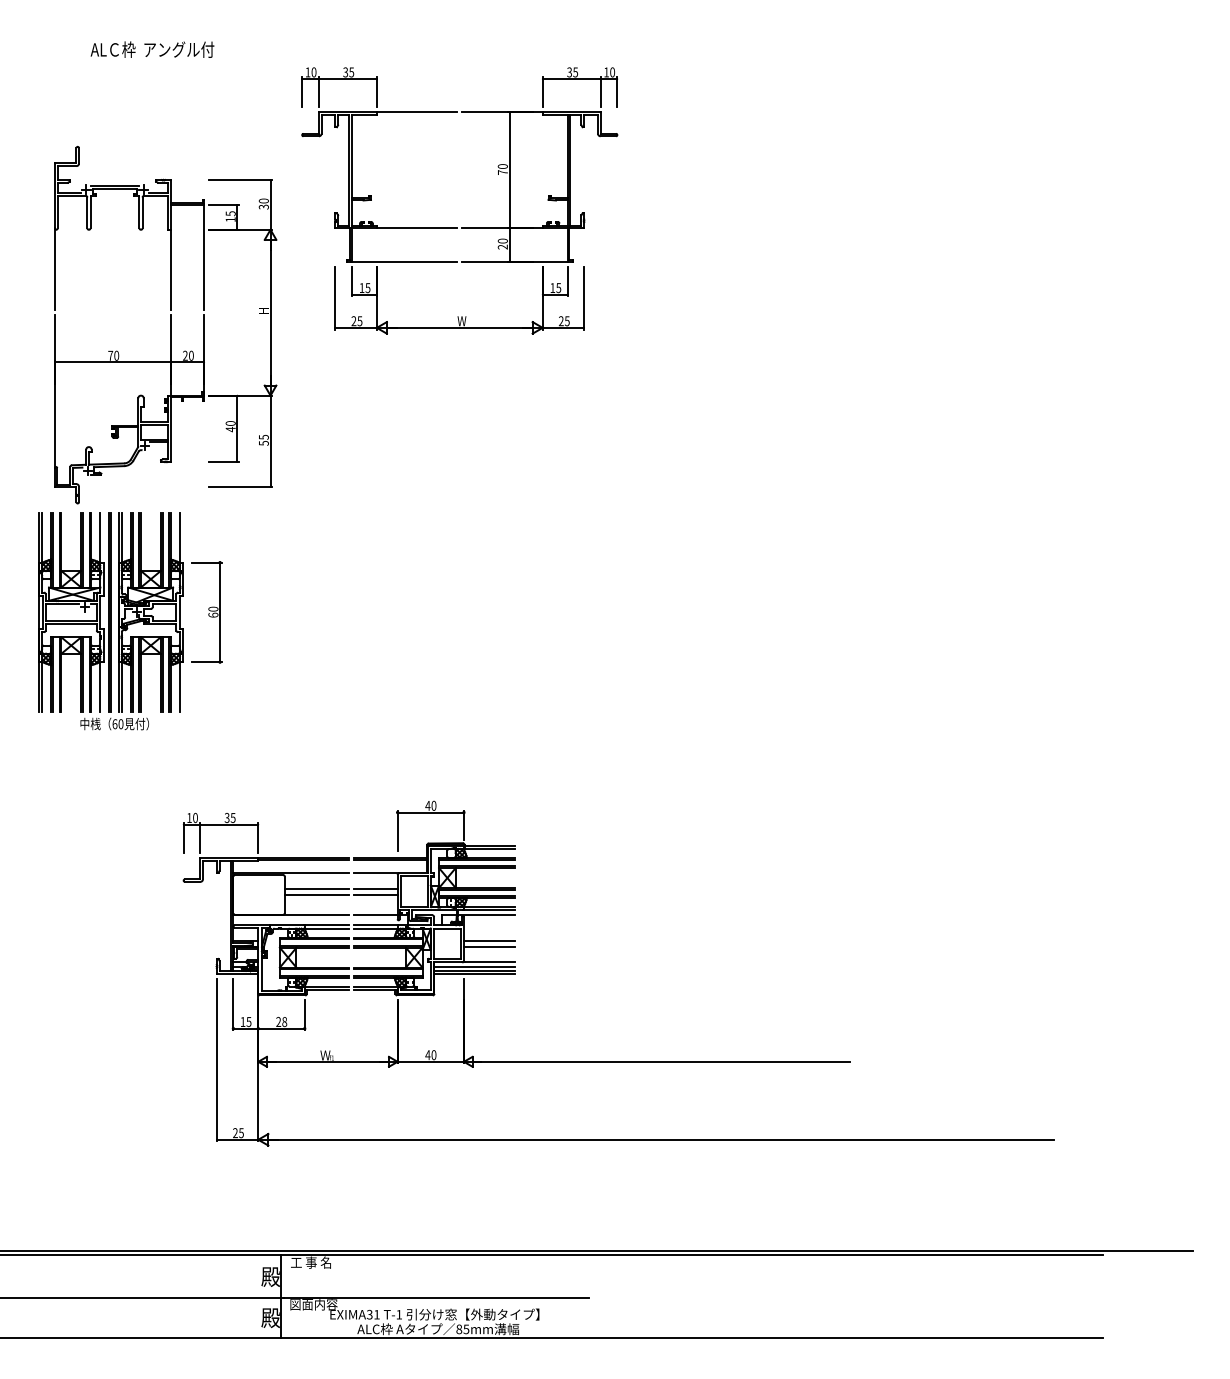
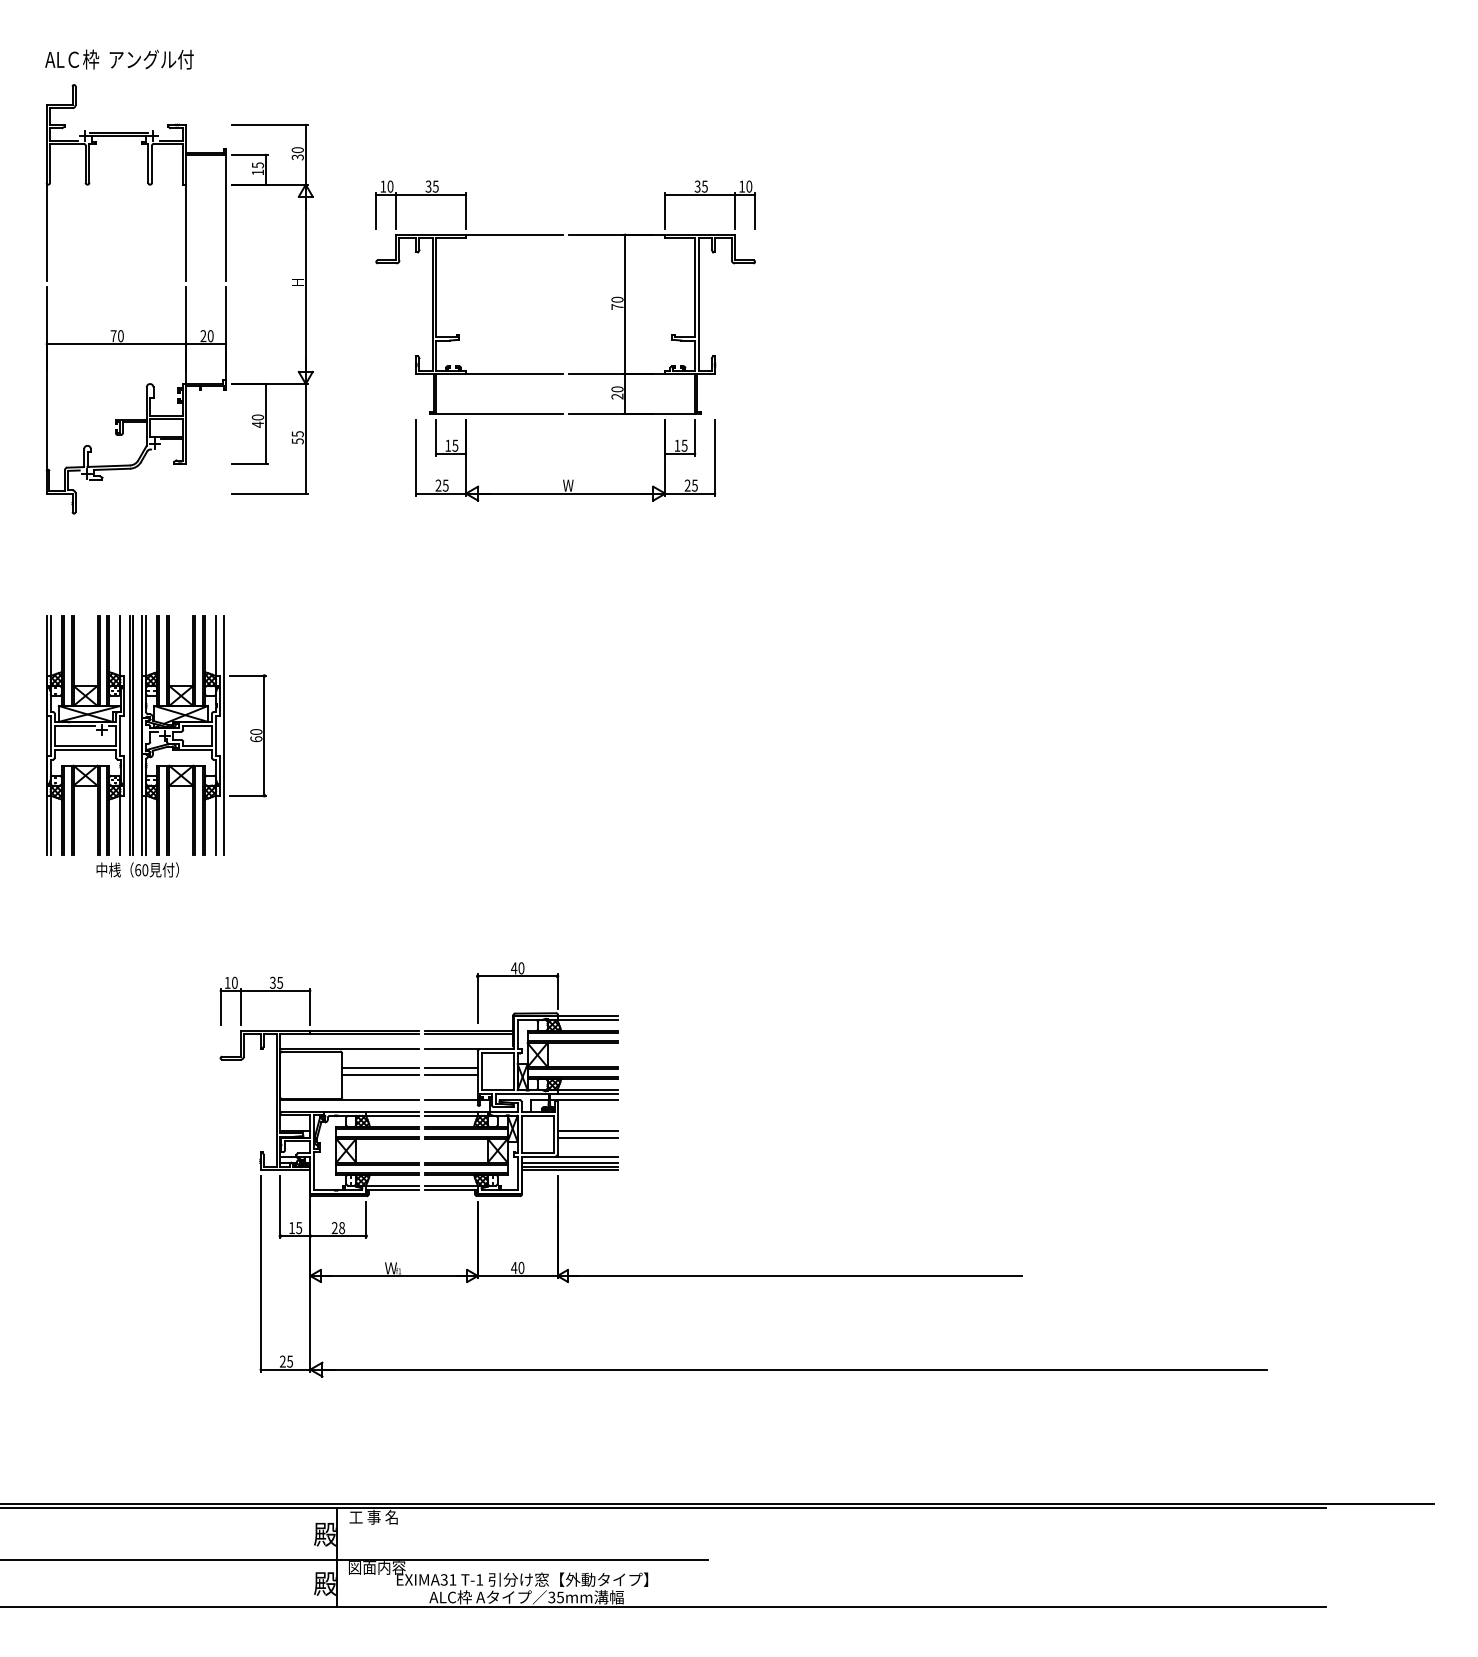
text: (152, 49) -> (119, 59), moved
part: (457, 227) -> (562, 373), moved
part: (165, 324) -> (179, 298), moved
line: (186, 611) -> (224, 734), added
text: (459, 1328) -> (552, 1596), 85mm -> 35mm

